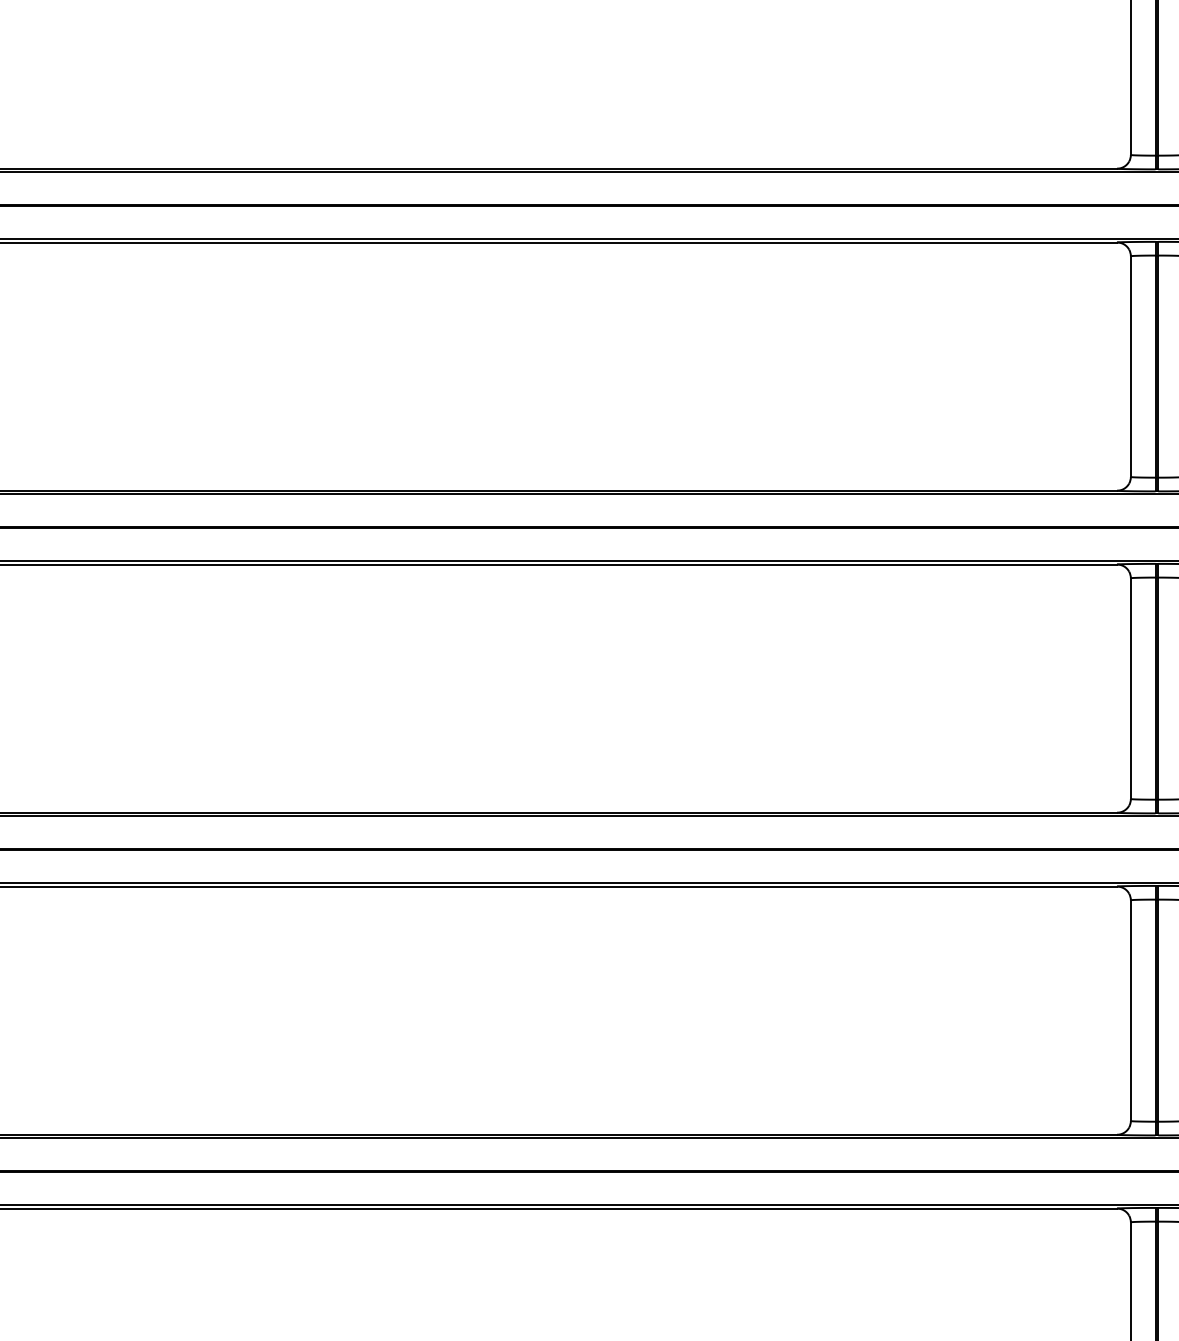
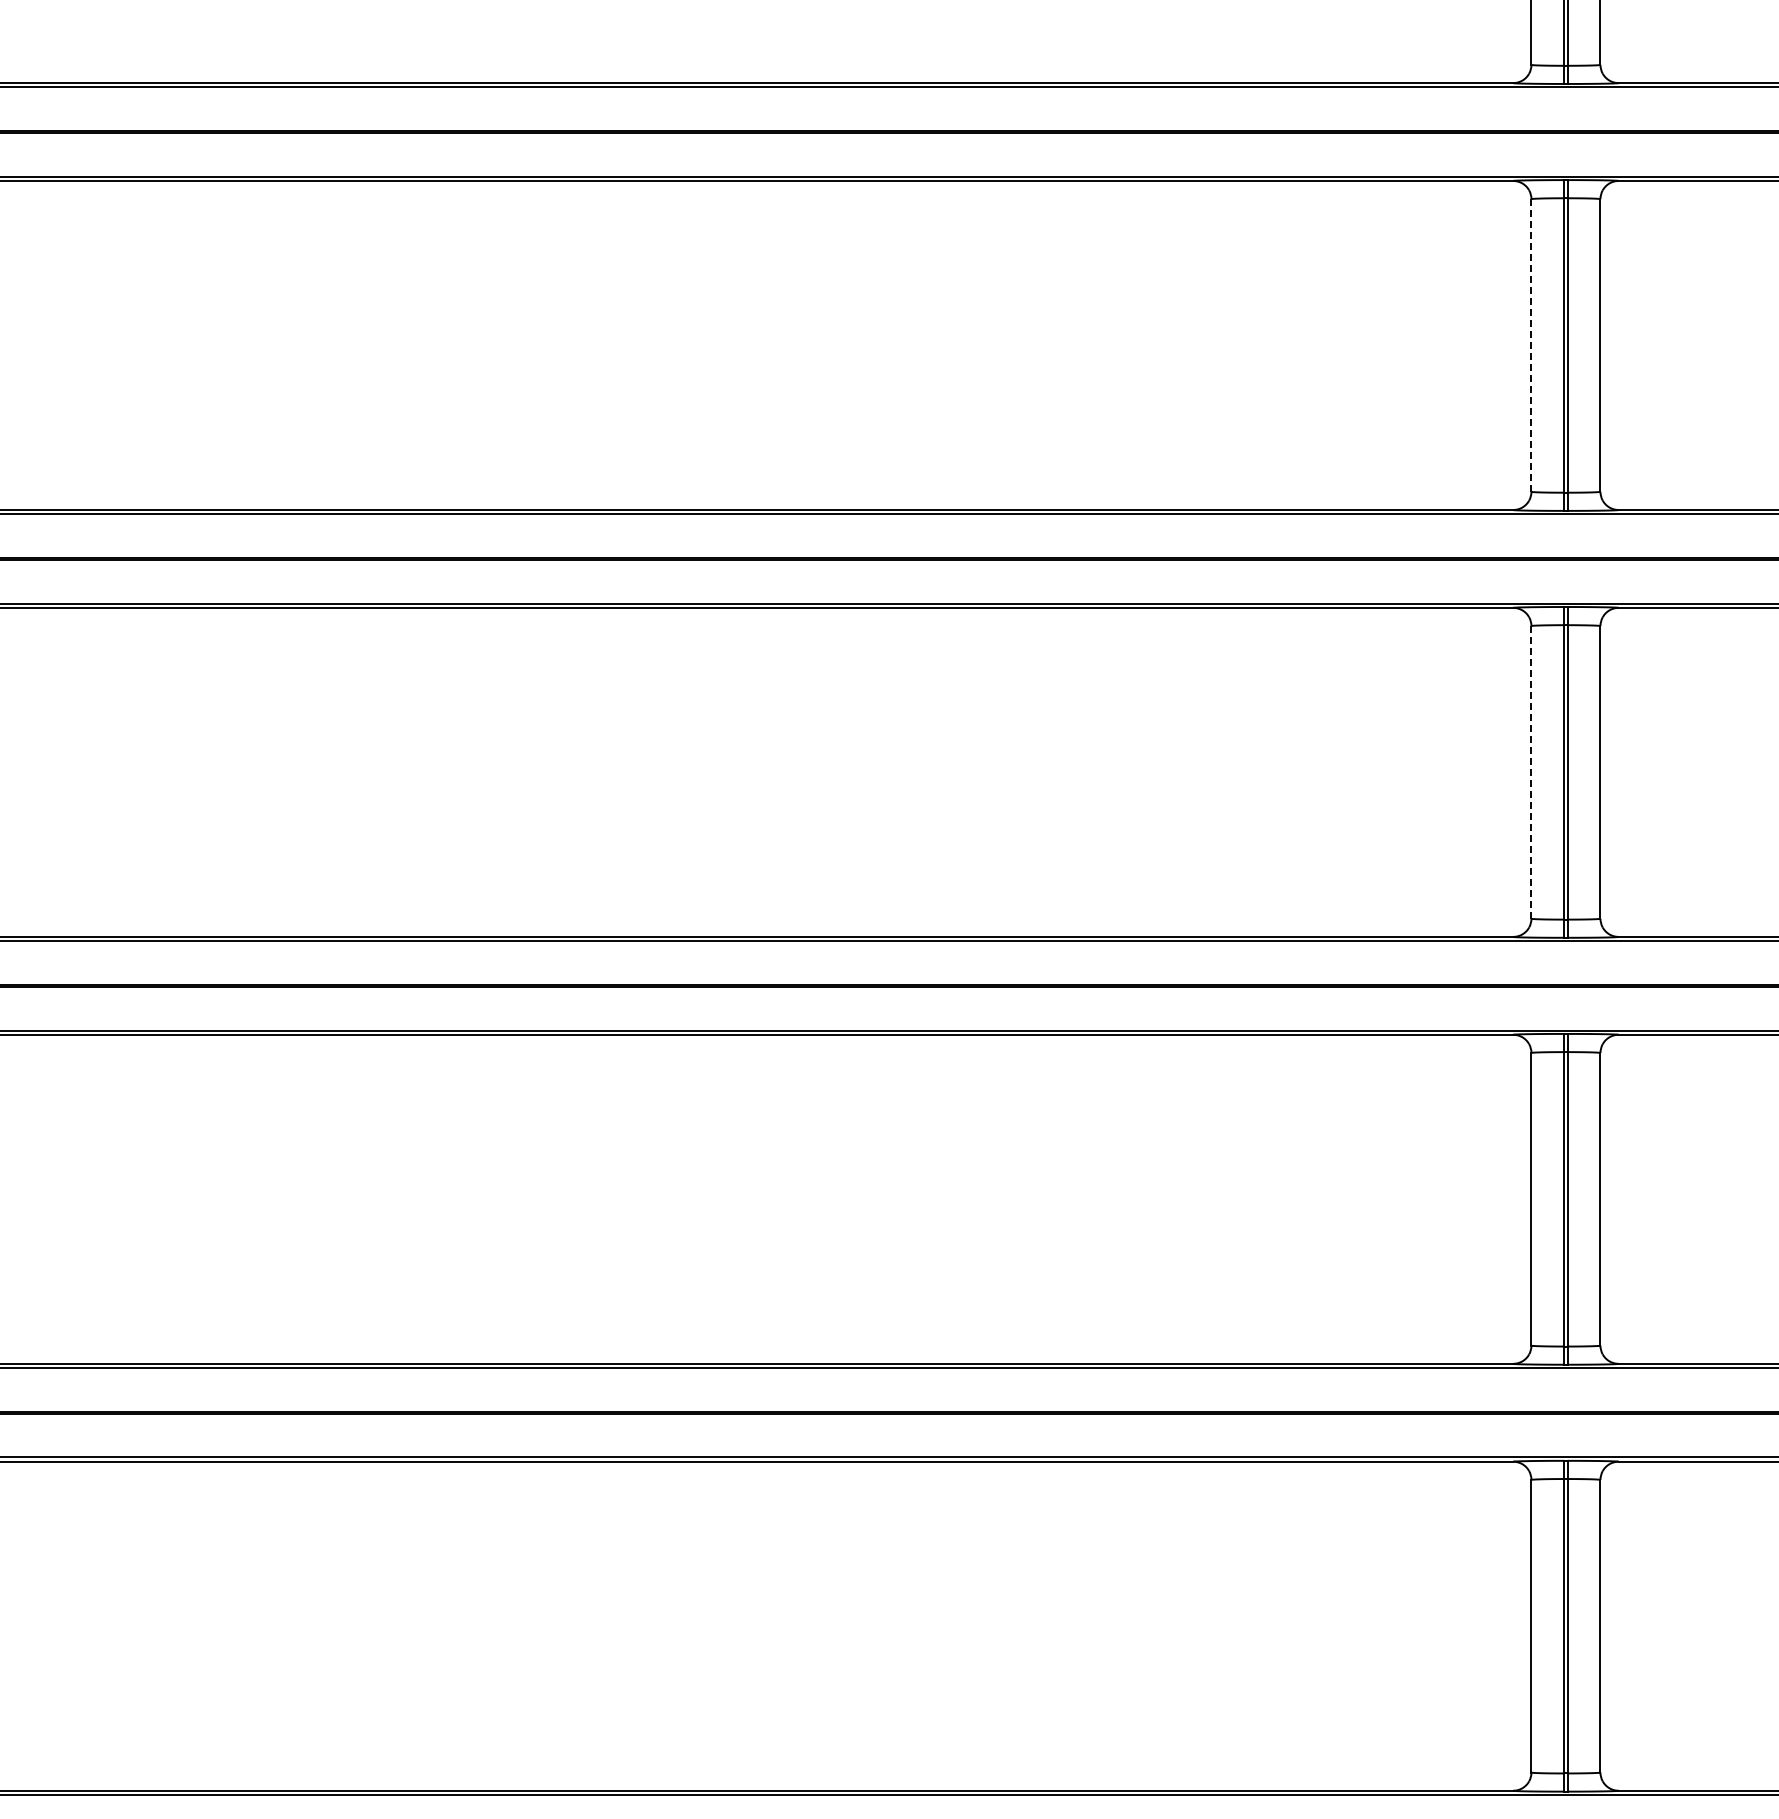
line: (1130, 366) -> (1531, 345), solid -> dashed
line: (1130, 688) -> (1531, 772), solid -> dashed

